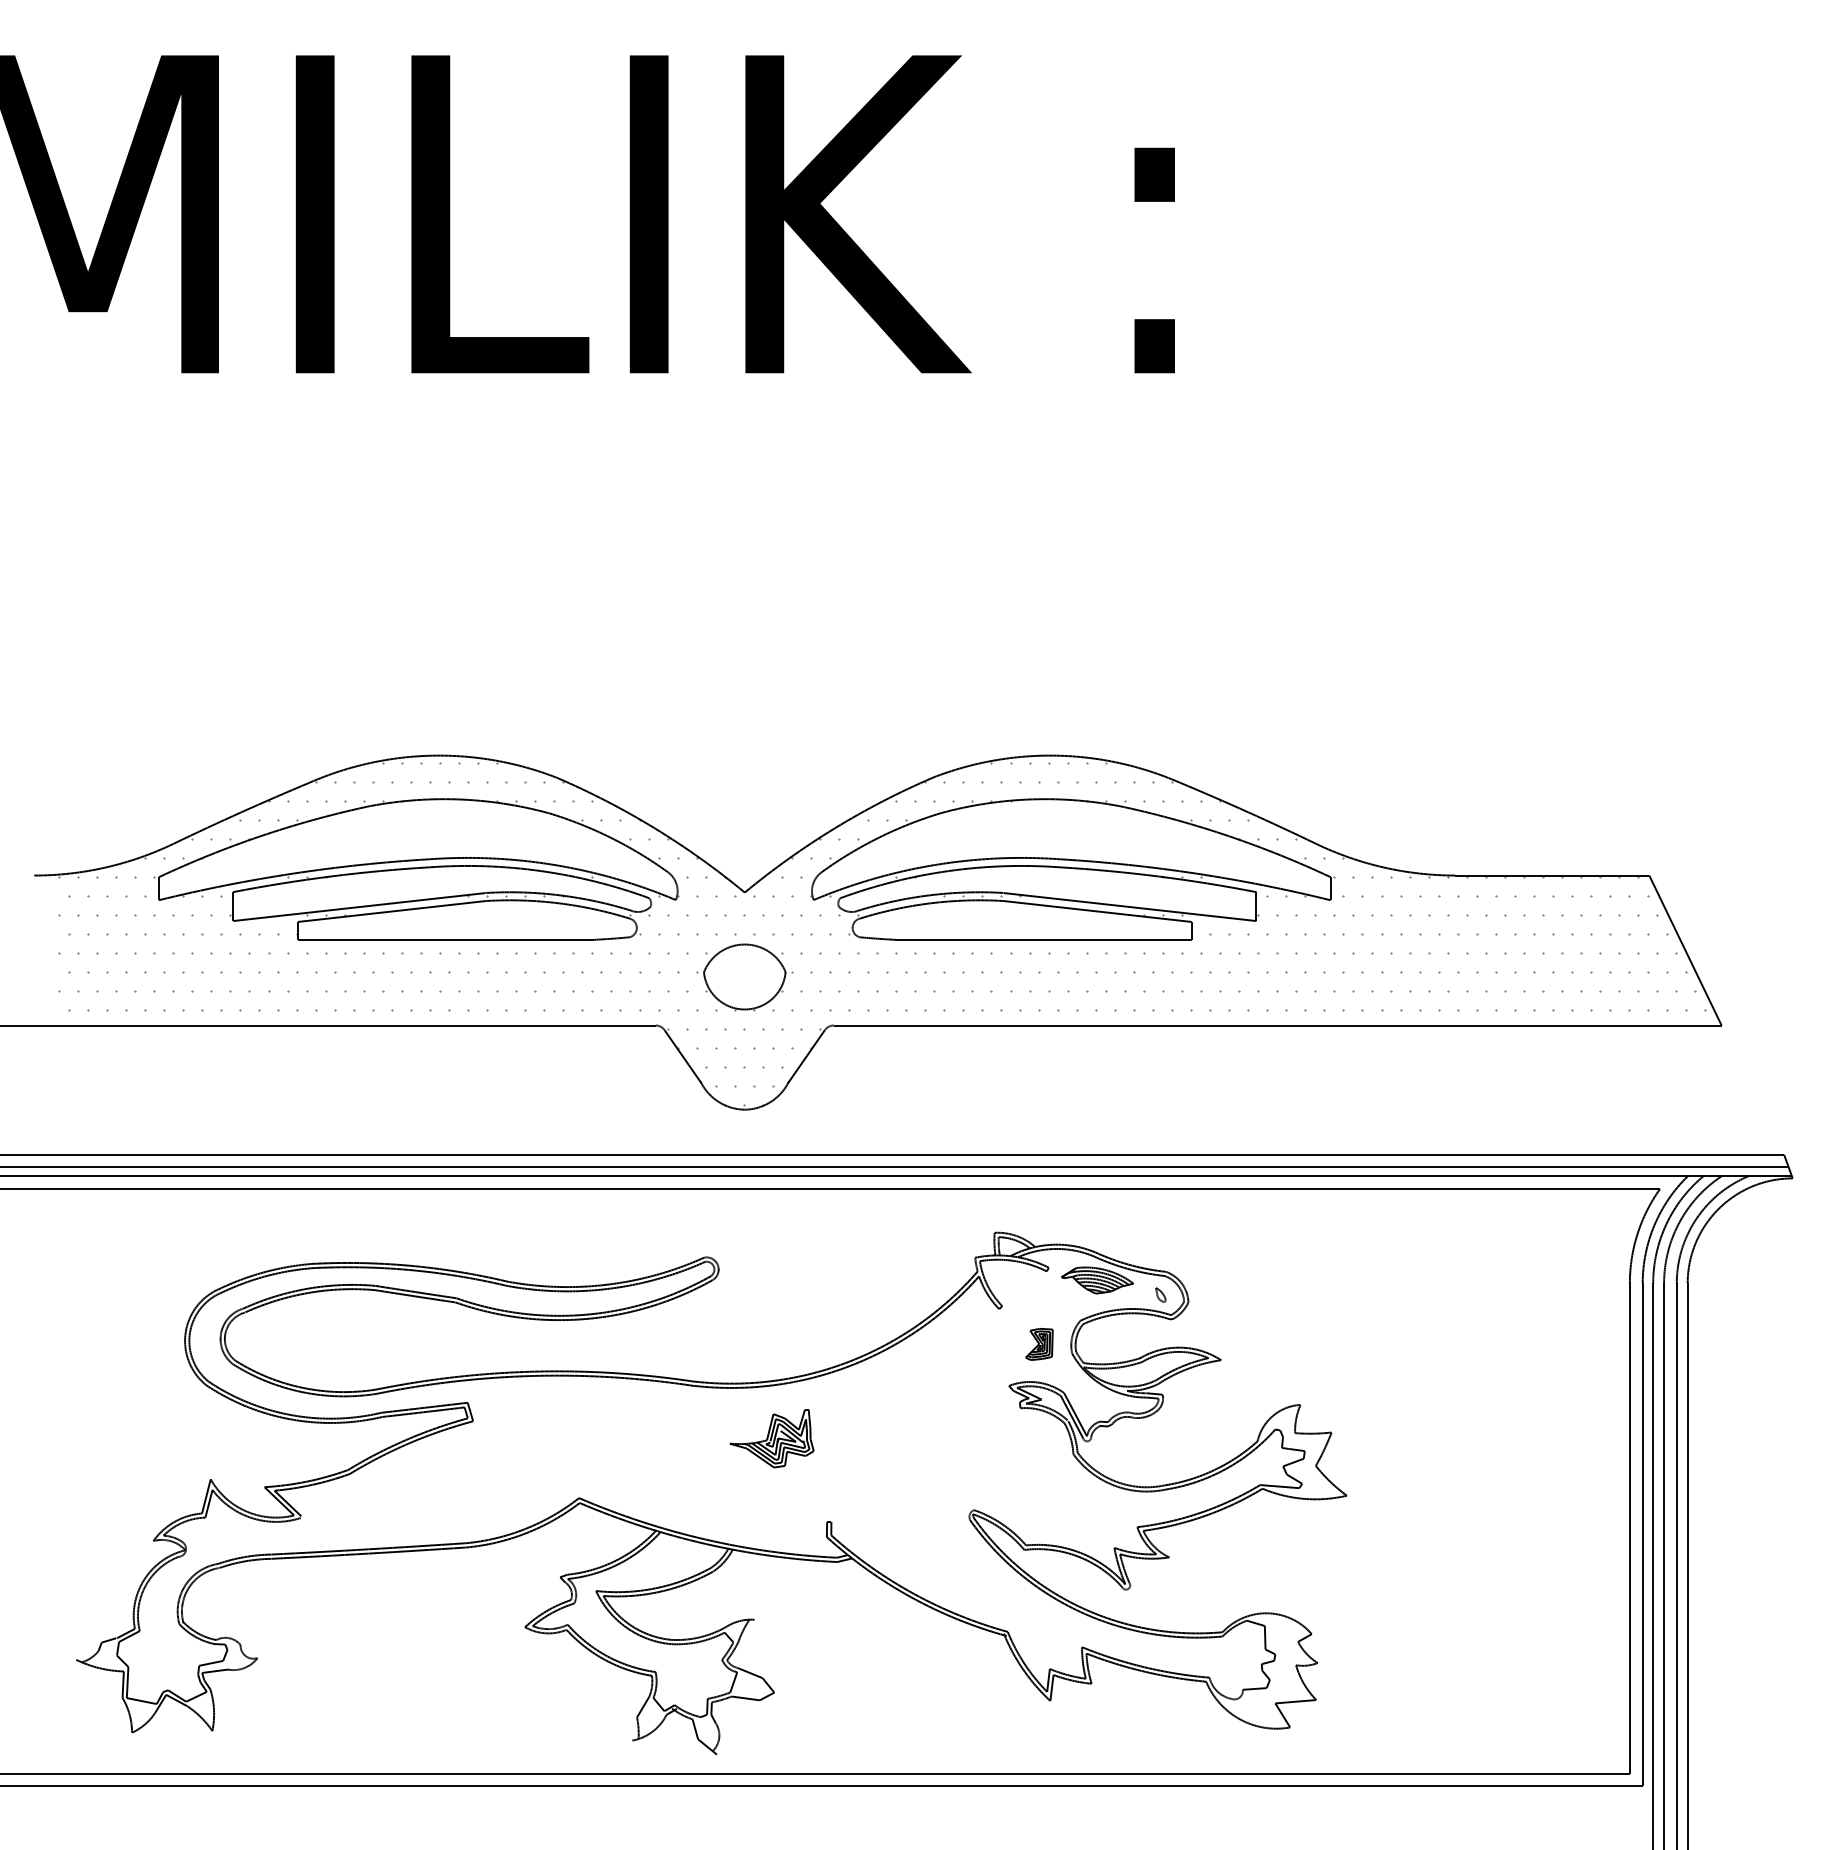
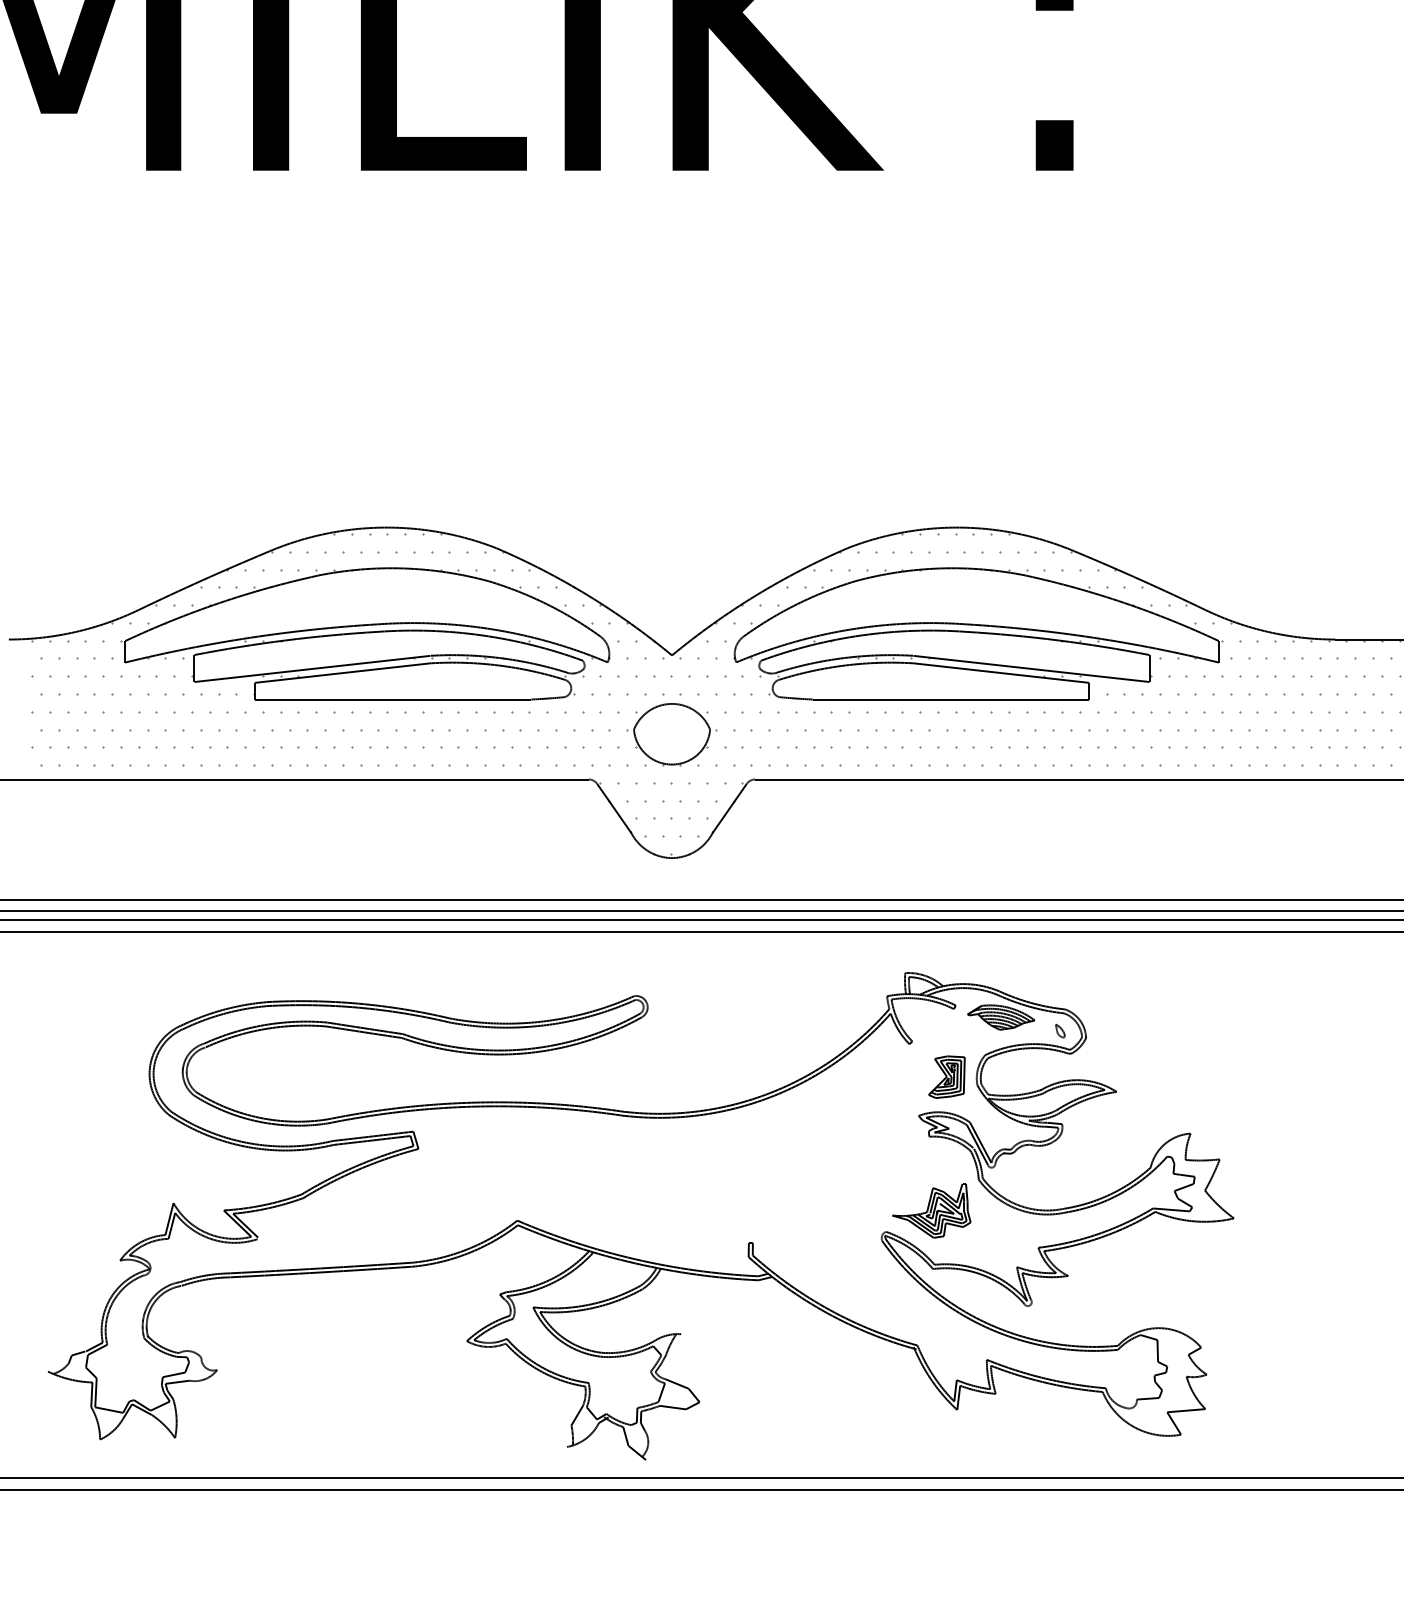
part: (1039, 1344) -> (947, 1077), size x1.43
part: (771, 1438) -> (931, 1210), moved

